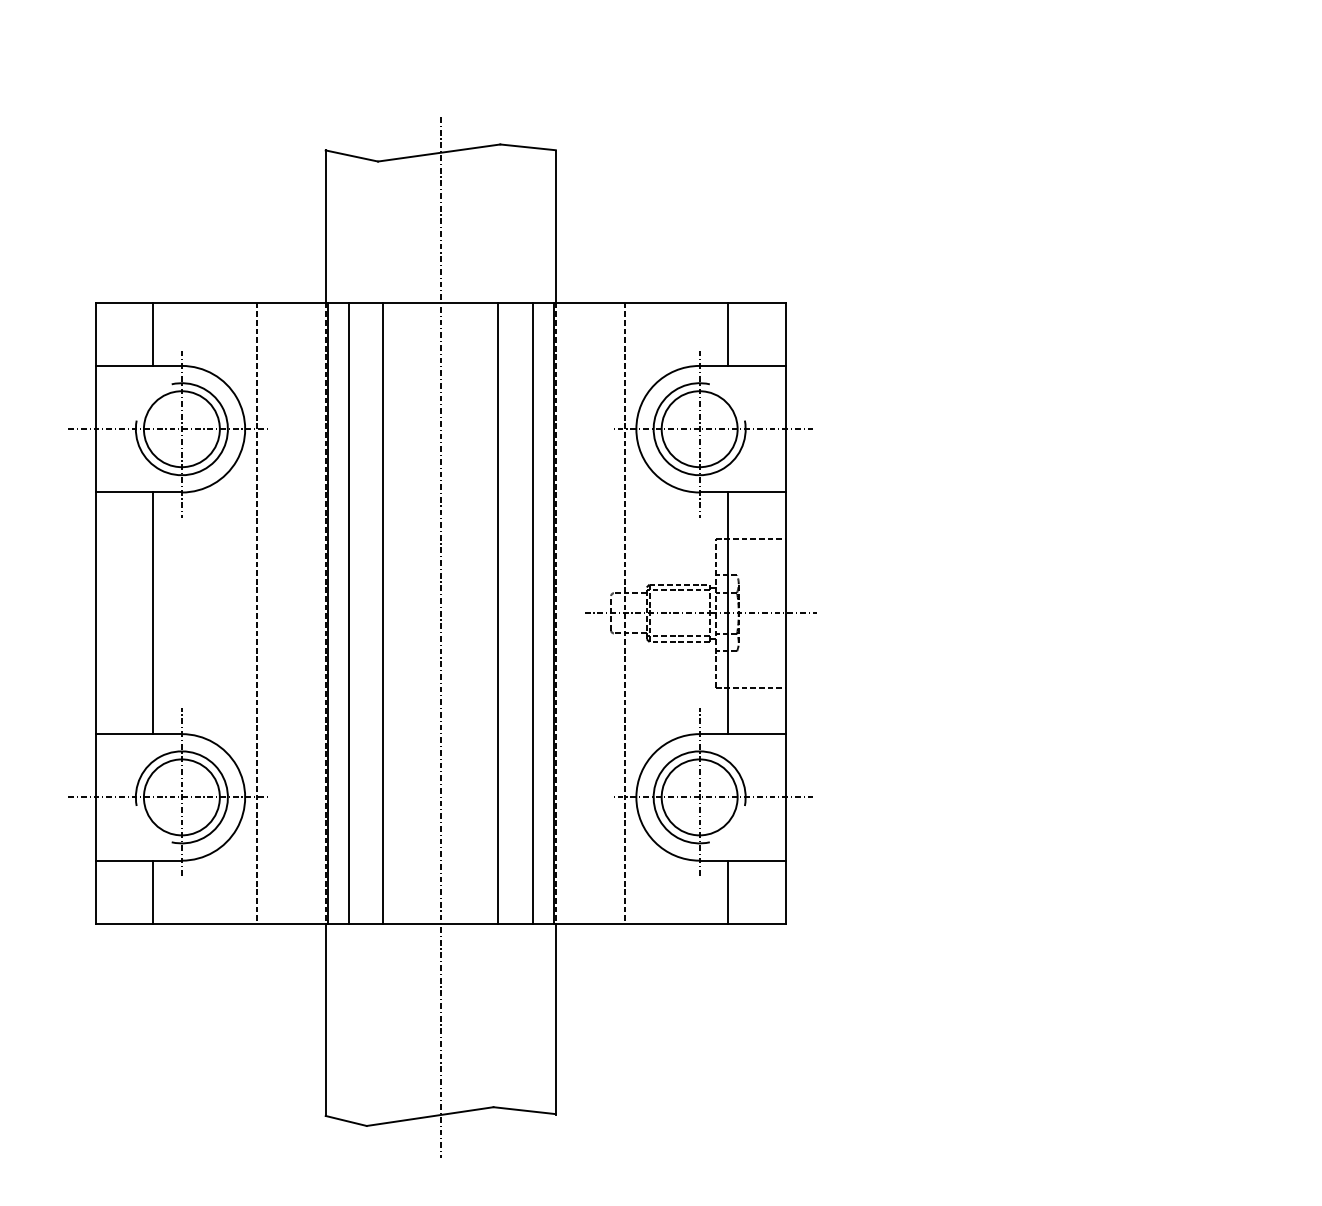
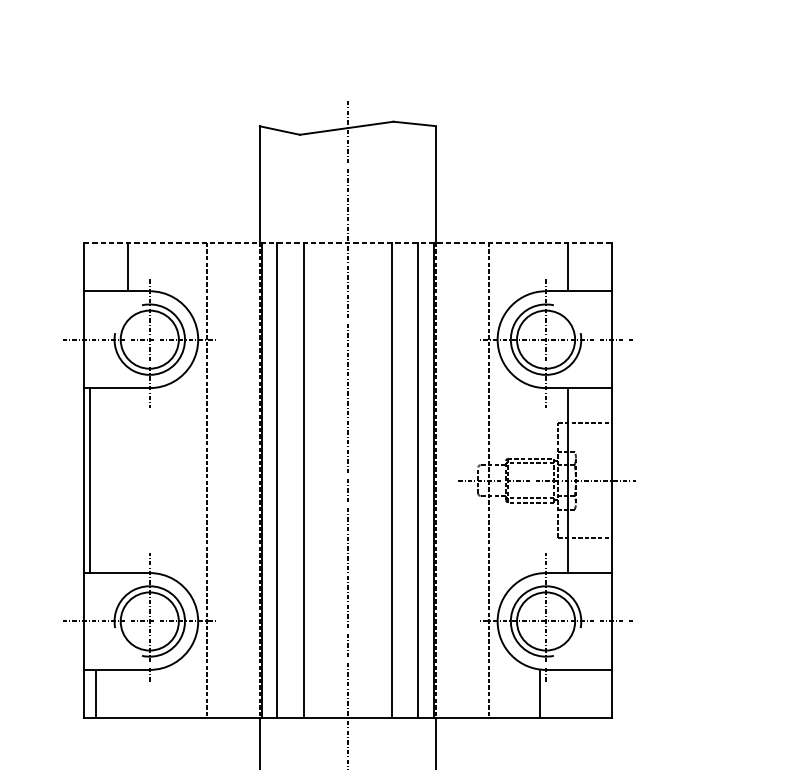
line: (441, 302) -> (348, 242), solid -> dashed
line: (153, 613) -> (90, 480), moved
line: (153, 891) -> (95, 693), moved
line: (728, 891) -> (539, 693), moved

